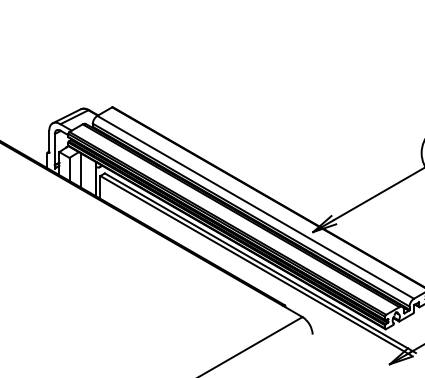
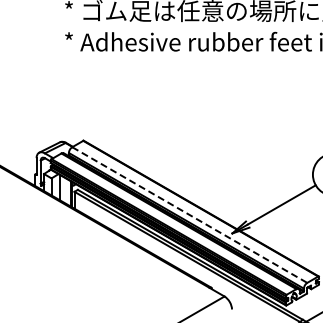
line: (255, 207) -> (189, 215), solid -> dashed

